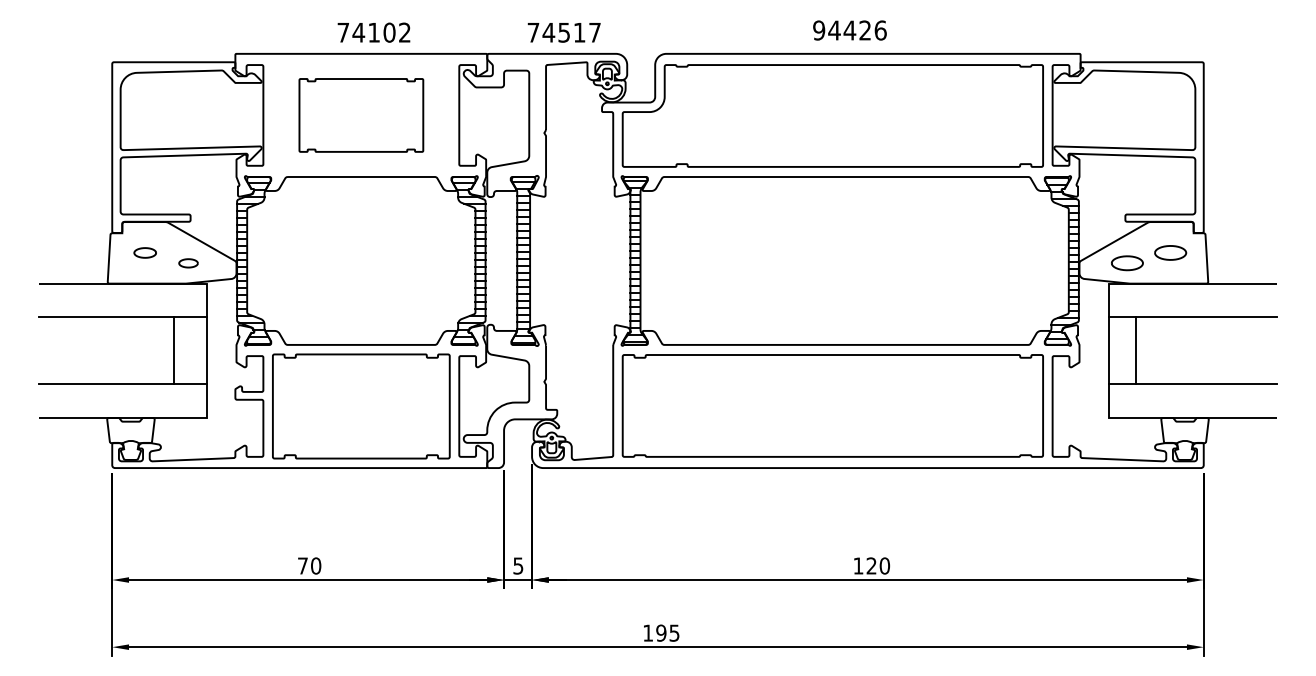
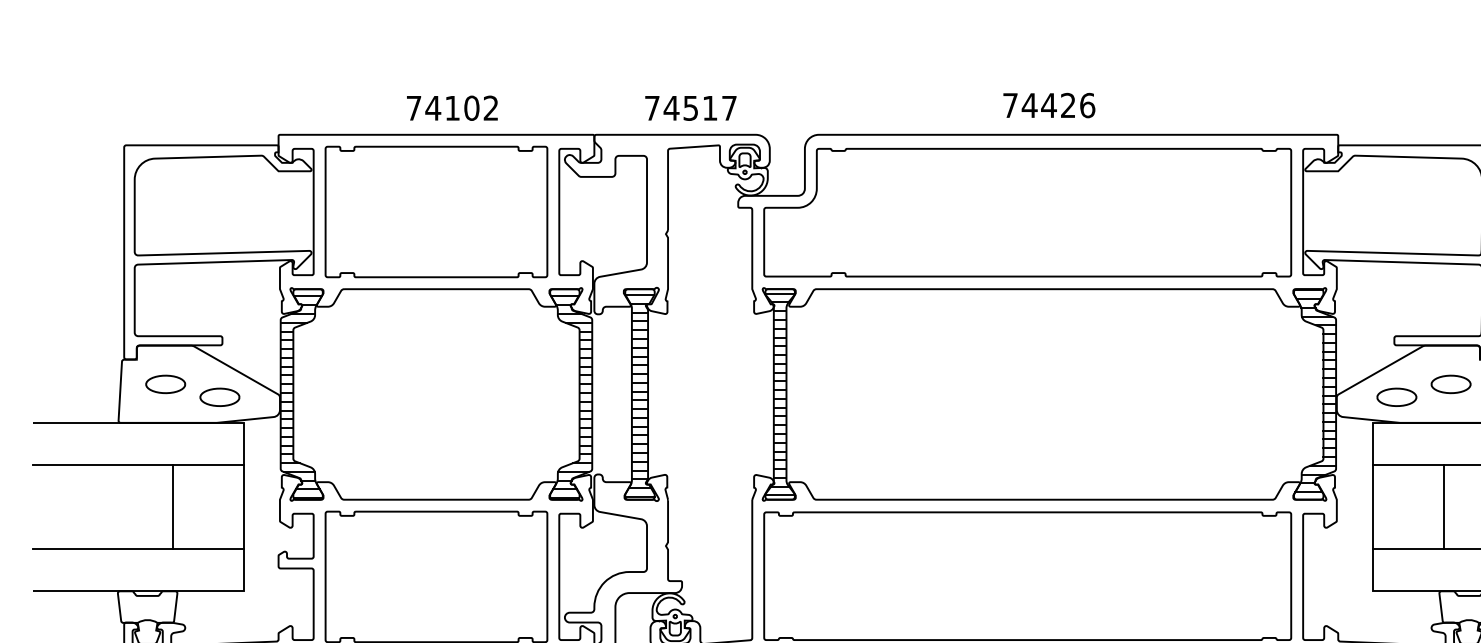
text: (819, 30) -> (1010, 105), 94426 -> 74426
part: (361, 115) -> (436, 212), size x1.43
part: (144, 252) -> (164, 383), size x1.43
part: (188, 263) -> (219, 397), size x1.67
line: (174, 350) -> (173, 506), moved
line: (1135, 350) -> (1443, 506), moved

